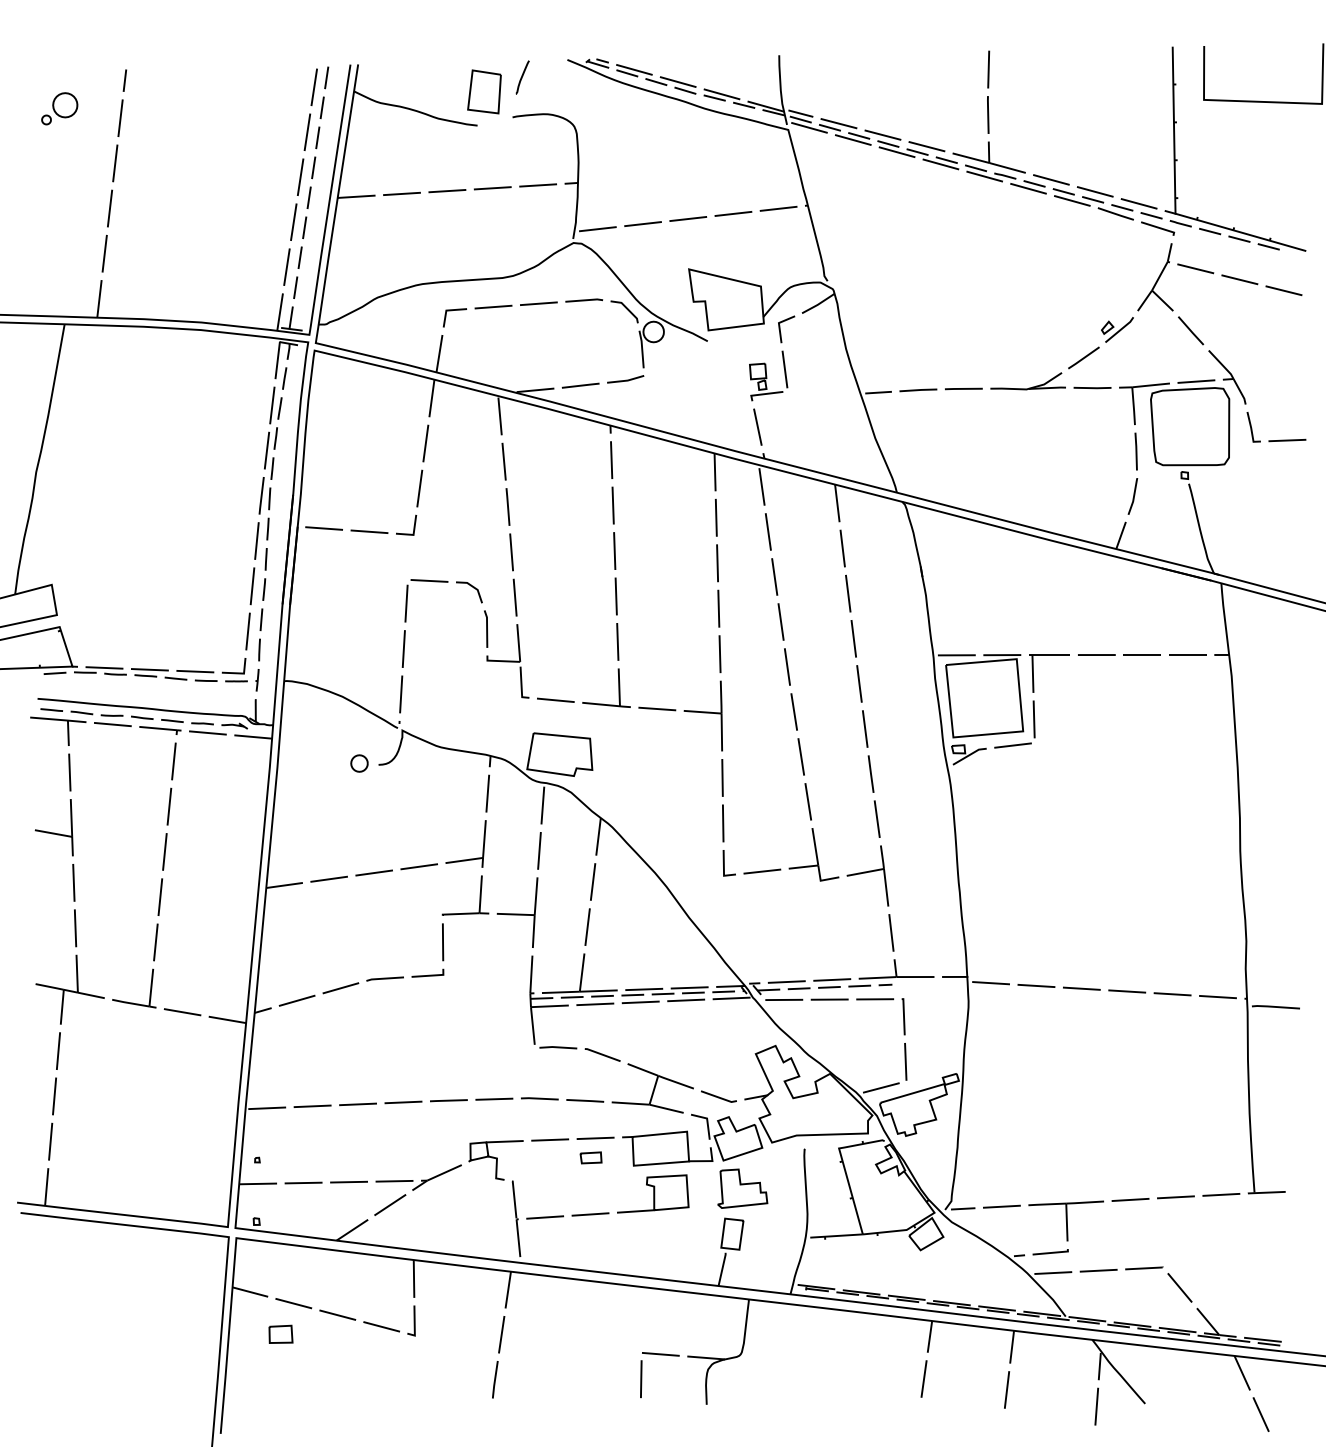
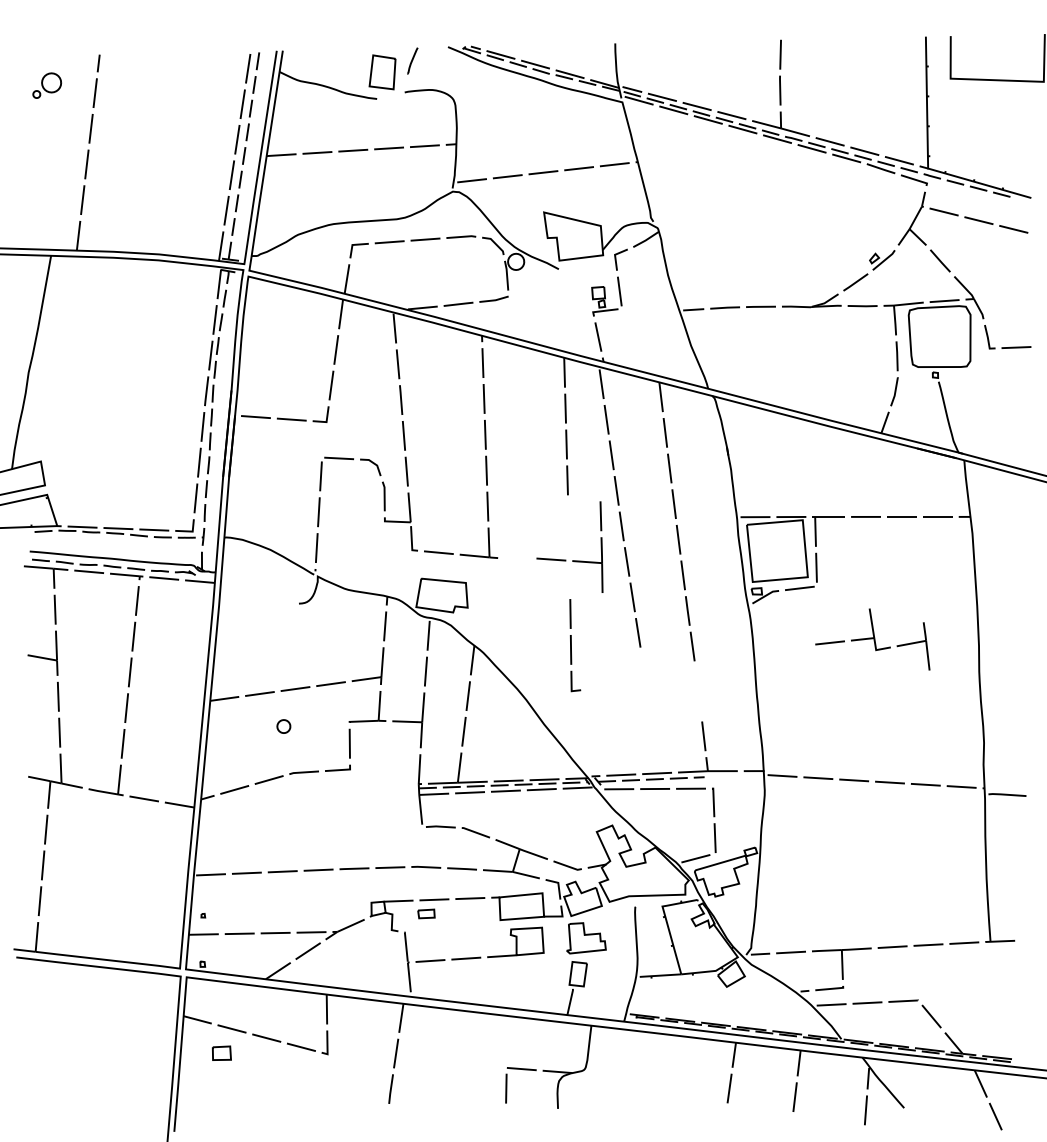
part: (676, 709) -> (566, 559), moved
part: (359, 763) -> (283, 726), moved
part: (816, 867) -> (872, 639), moved
part: (590, 1157) -> (425, 913), moved

